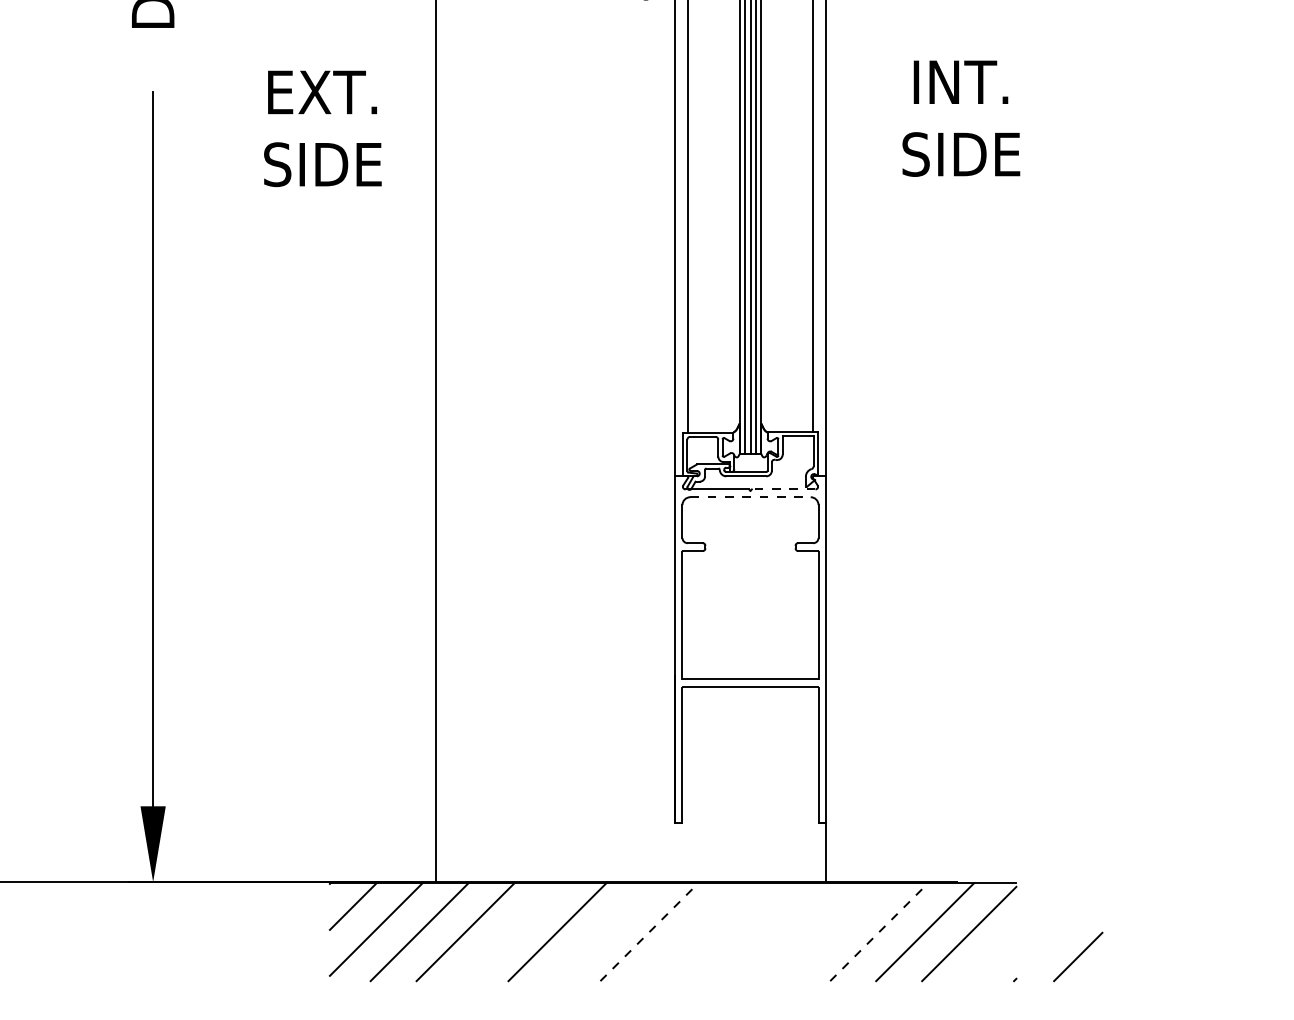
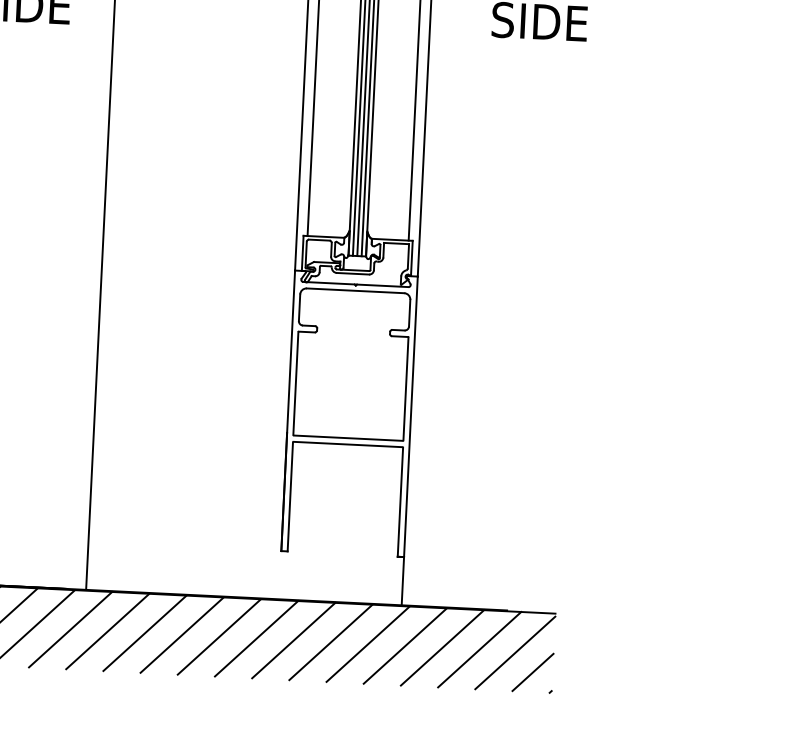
line: (783, 489) -> (382, 285), dashed -> solid
line: (751, 497) -> (356, 291), dashed -> solid
line: (649, 931) -> (256, 638), dashed -> solid
line: (879, 931) -> (442, 647), dashed -> solid
line: (511, 932) -> (144, 633), added
line: (603, 932) -> (219, 637), added
line: (695, 932) -> (293, 640), added
line: (741, 932) -> (331, 642), added
line: (787, 932) -> (368, 644), added
line: (833, 932) -> (405, 646), added
line: (1078, 956) -> (533, 672), moved

